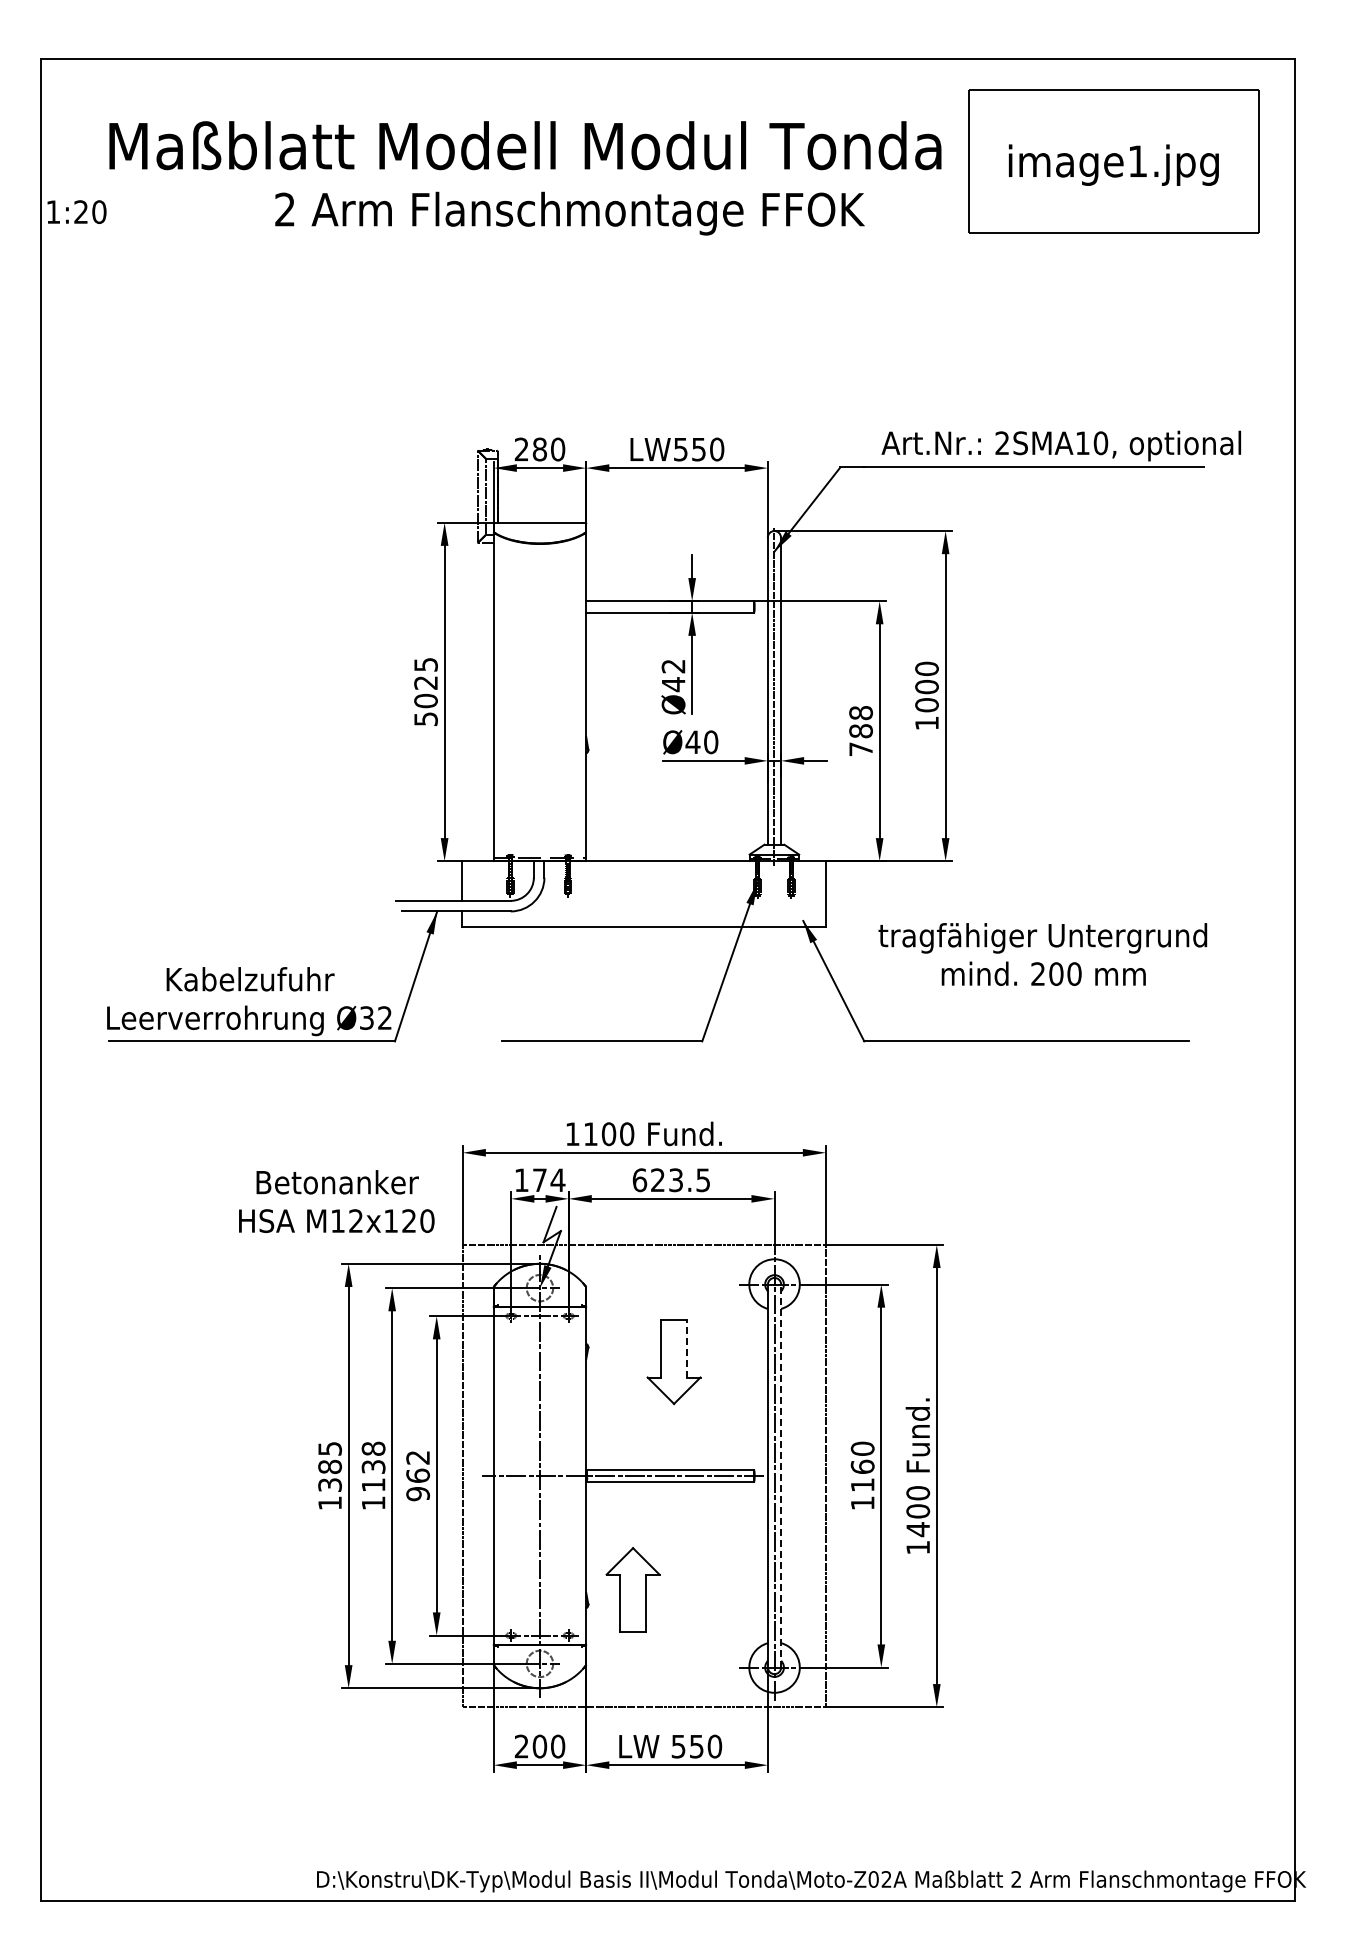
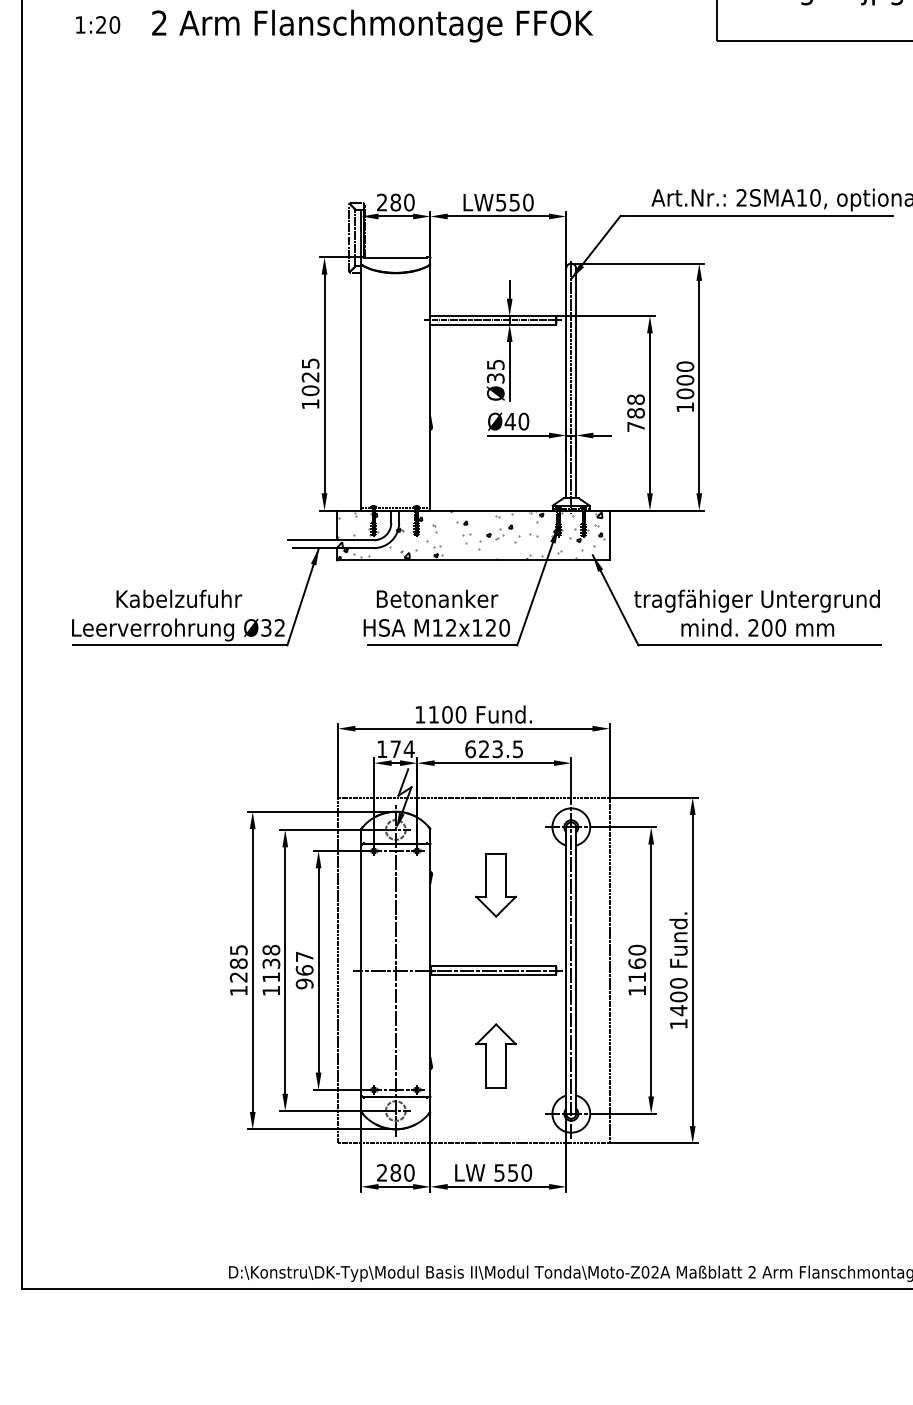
text: (76, 211) -> (97, 24), moved
text: (569, 213) -> (372, 26), moved
line: (669, 606) -> (492, 320), added
text: (673, 675) -> (495, 371), Ø42 -> Ø35
text: (425, 718) -> (310, 403), 5025 -> 1025
hatch: (639, 894) -> (470, 535), added
text: (1042, 954) -> (756, 613), moved
text: (336, 1201) -> (436, 613), moved
line: (687, 1348) -> (506, 875), dashed -> solid
text: (417, 1457) -> (304, 956), 962 -> 967
line: (781, 1476) -> (576, 970), dashed -> solid
text: (329, 1484) -> (238, 976), 1385 -> 1285
part: (632, 1589) -> (495, 1055), moved
text: (539, 1746) -> (395, 1172), 200 -> 280

